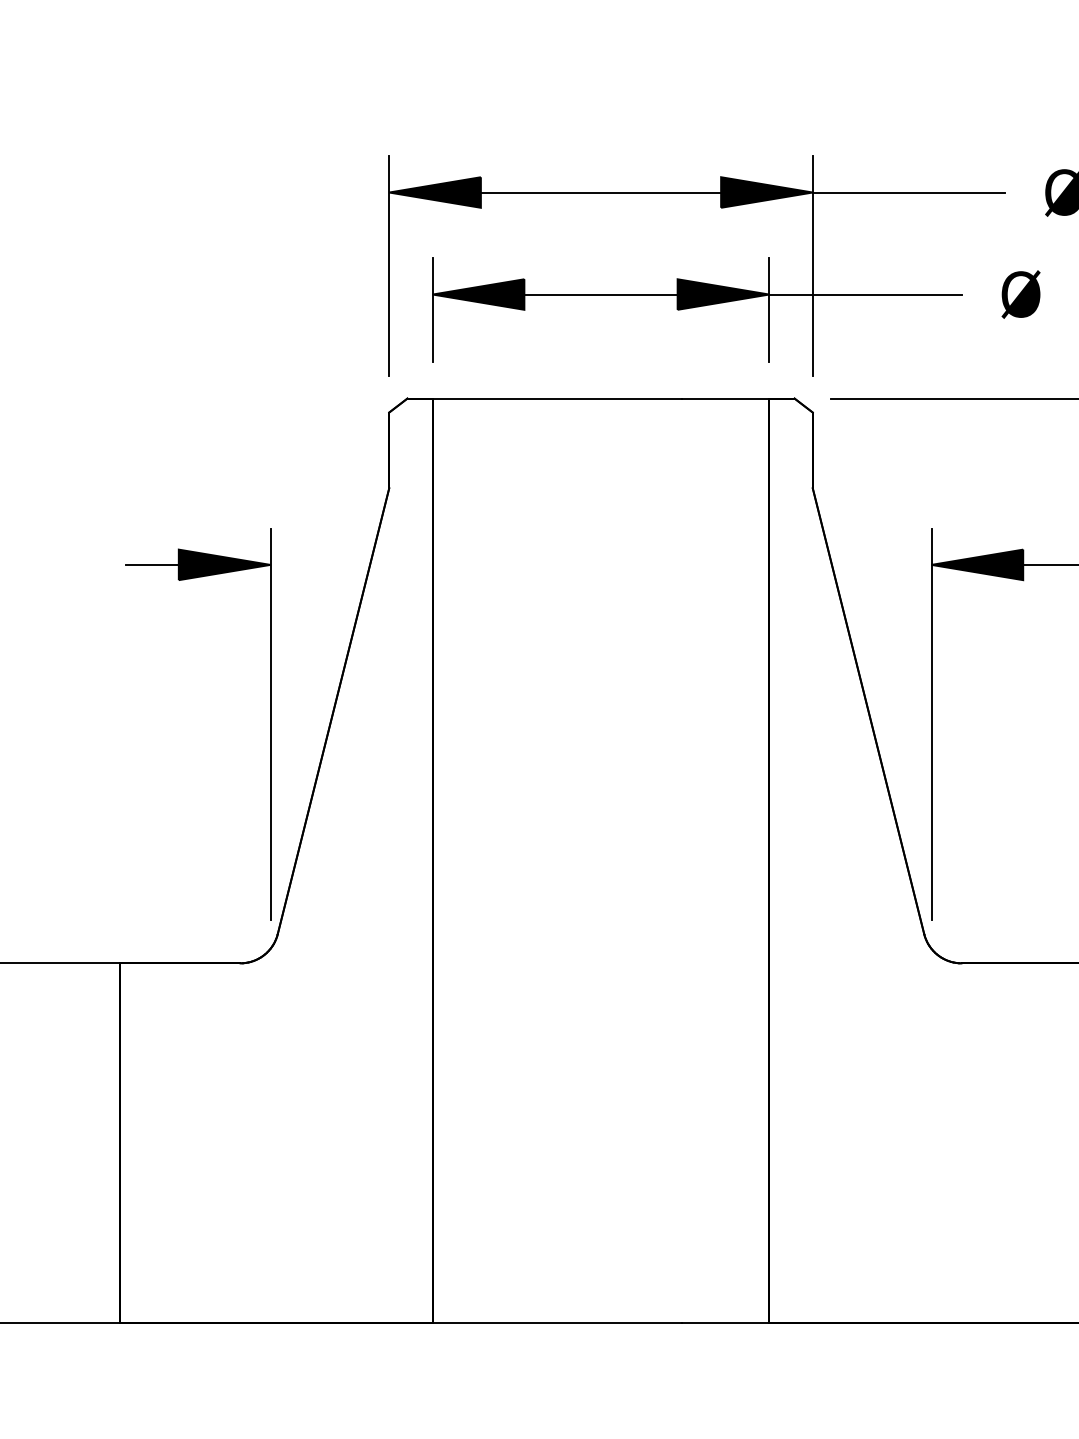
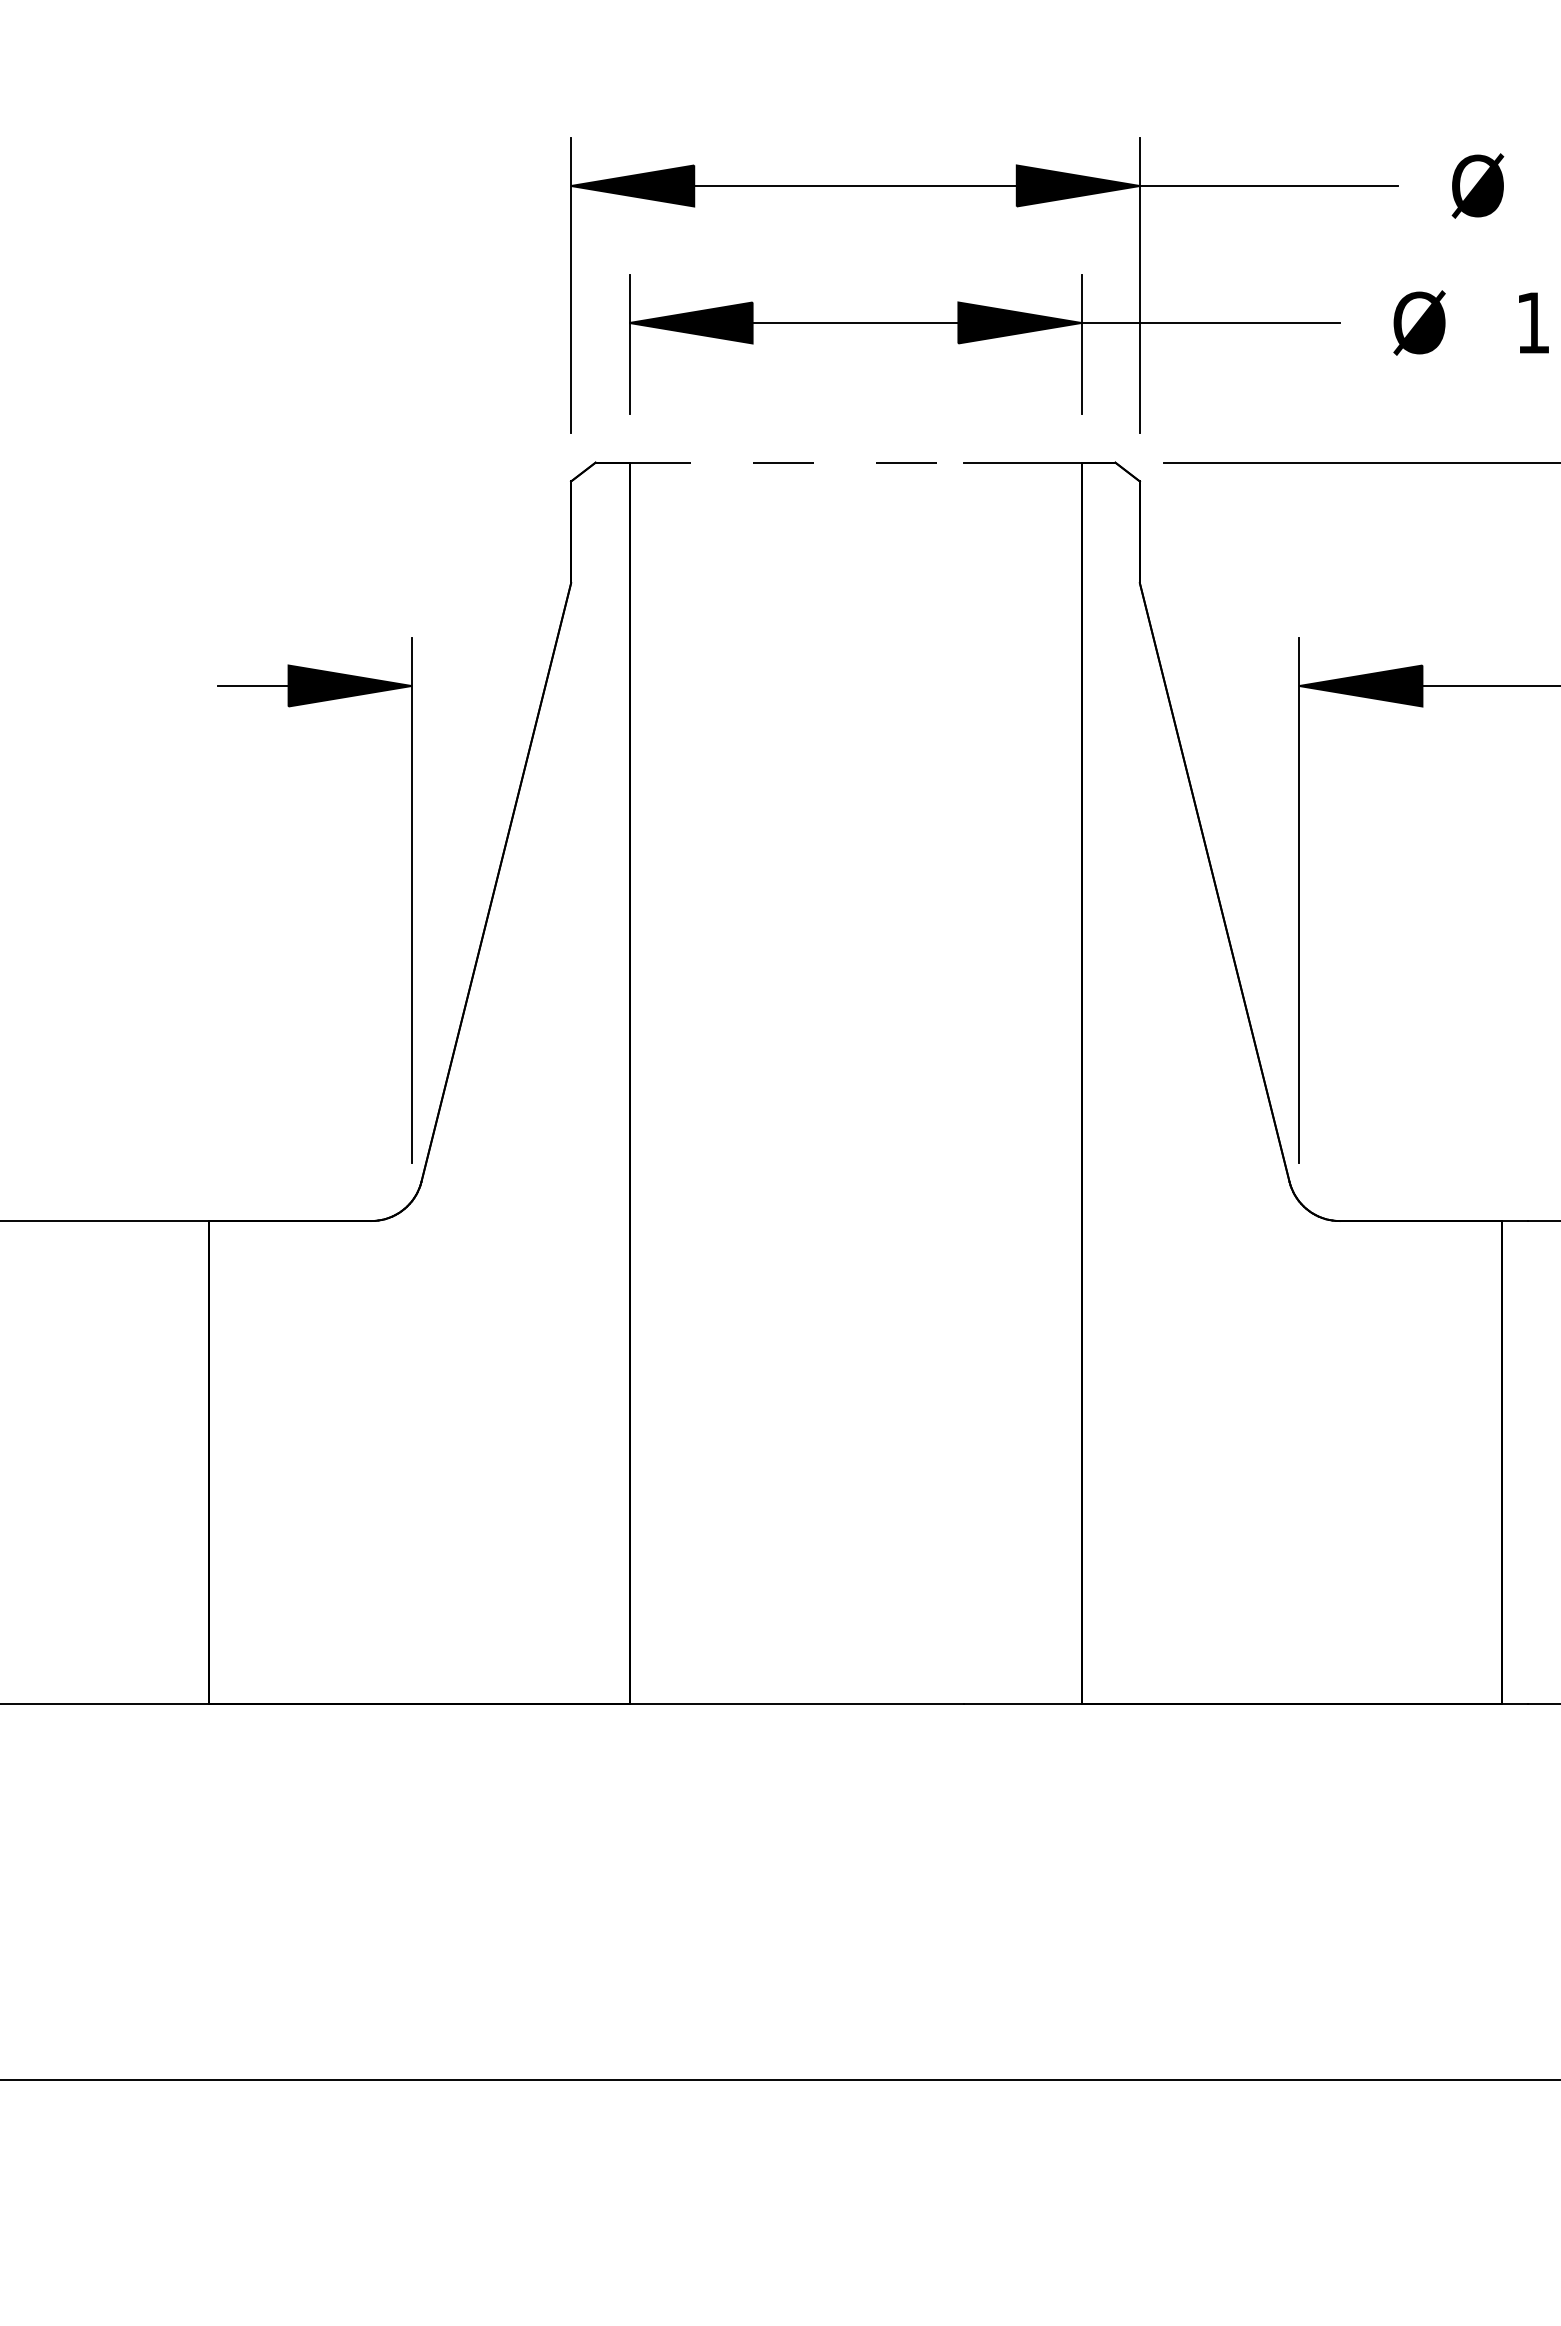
line: (557, 398) -> (797, 462), solid -> dashed

